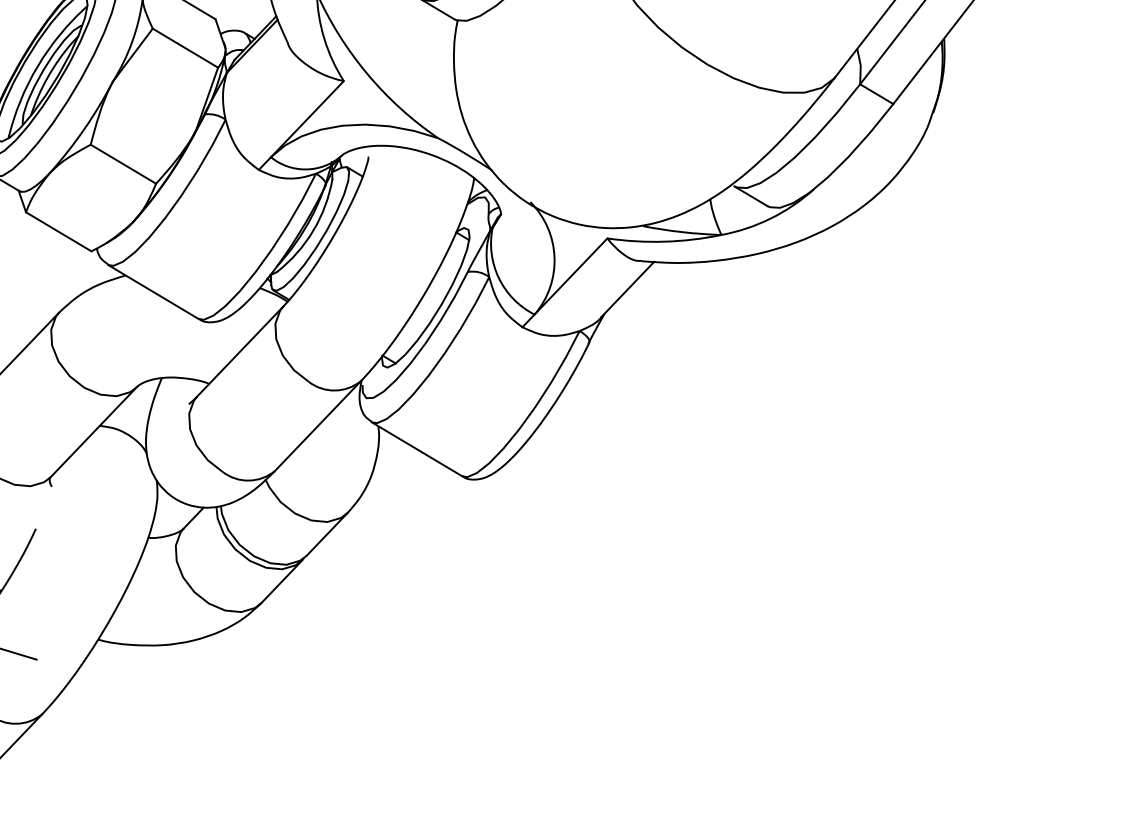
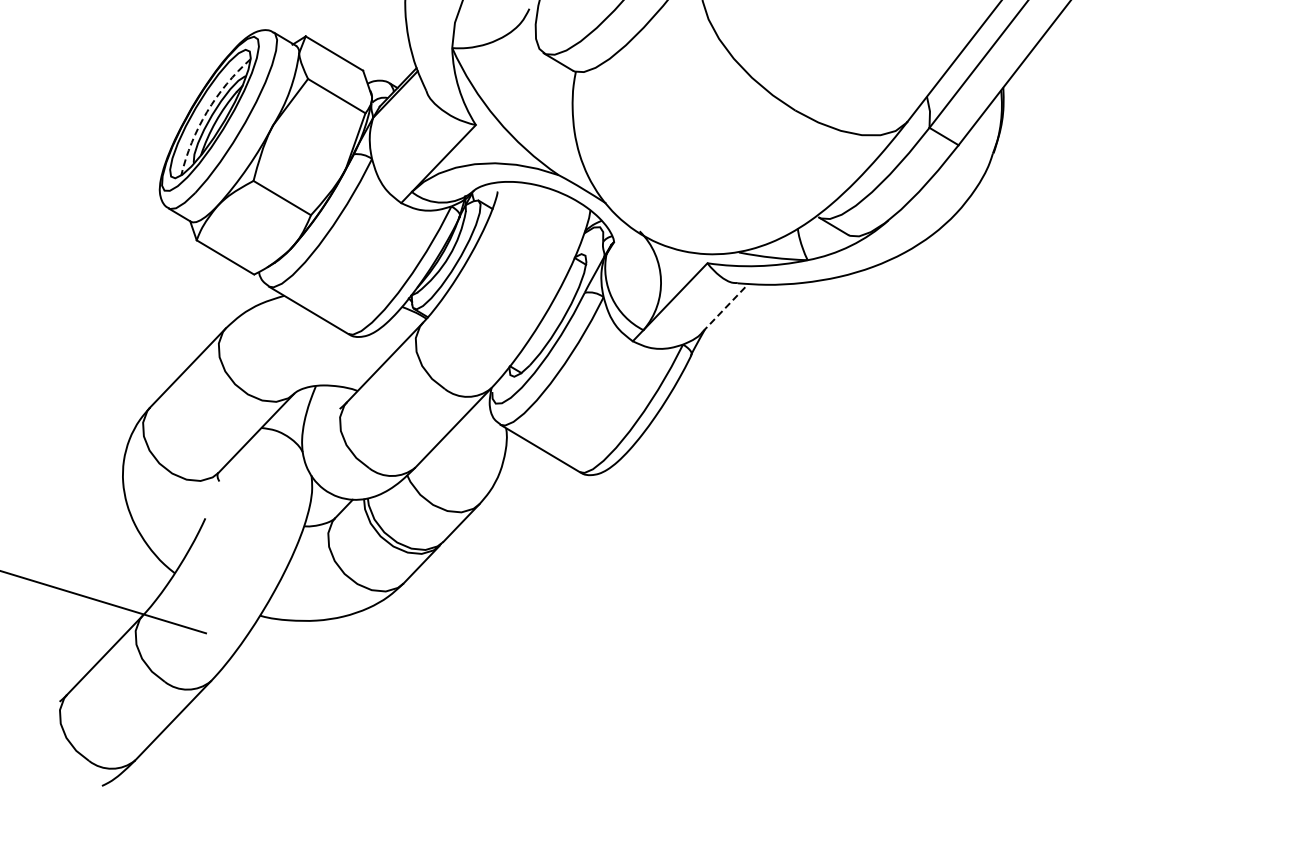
arc: (38, 66) -> (207, 112), solid -> dashed
line: (627, 288) -> (725, 307), solid -> dashed

